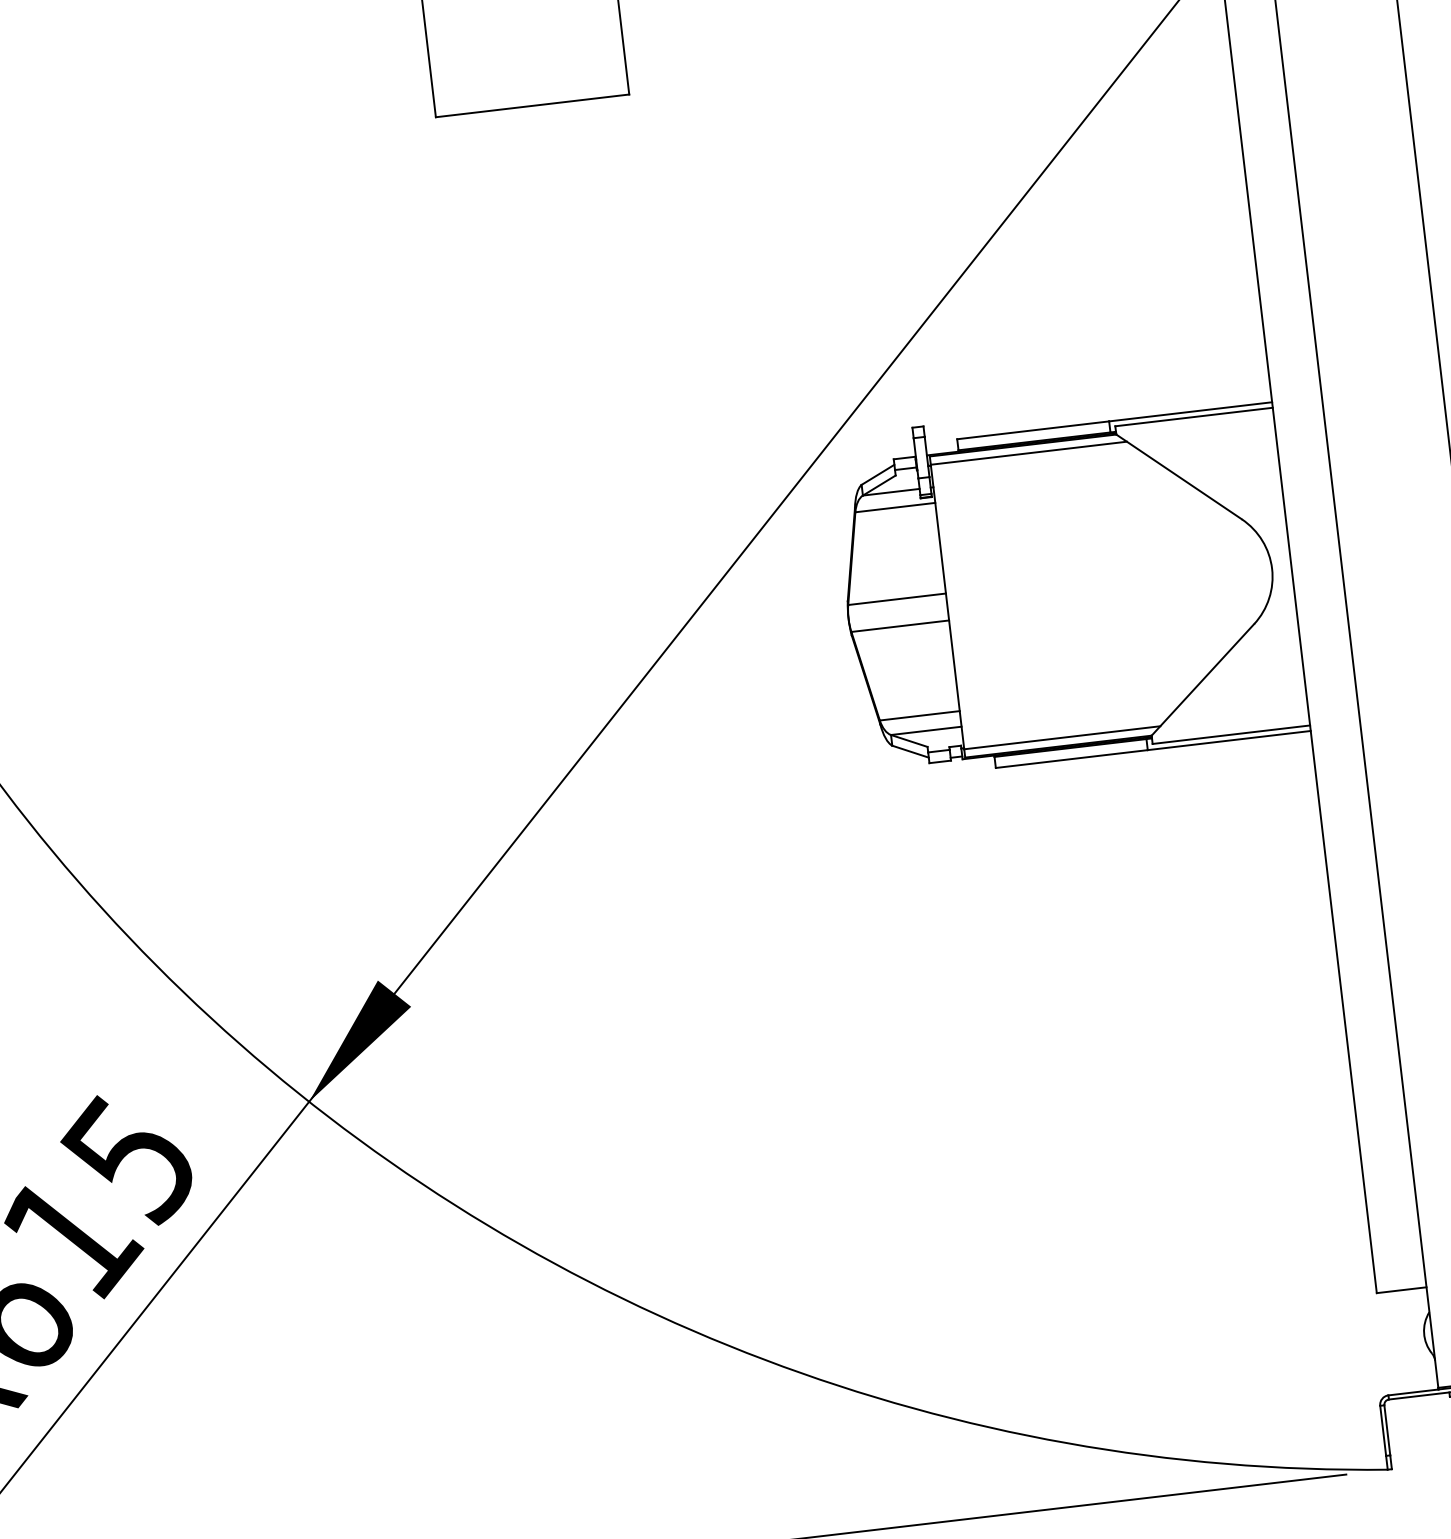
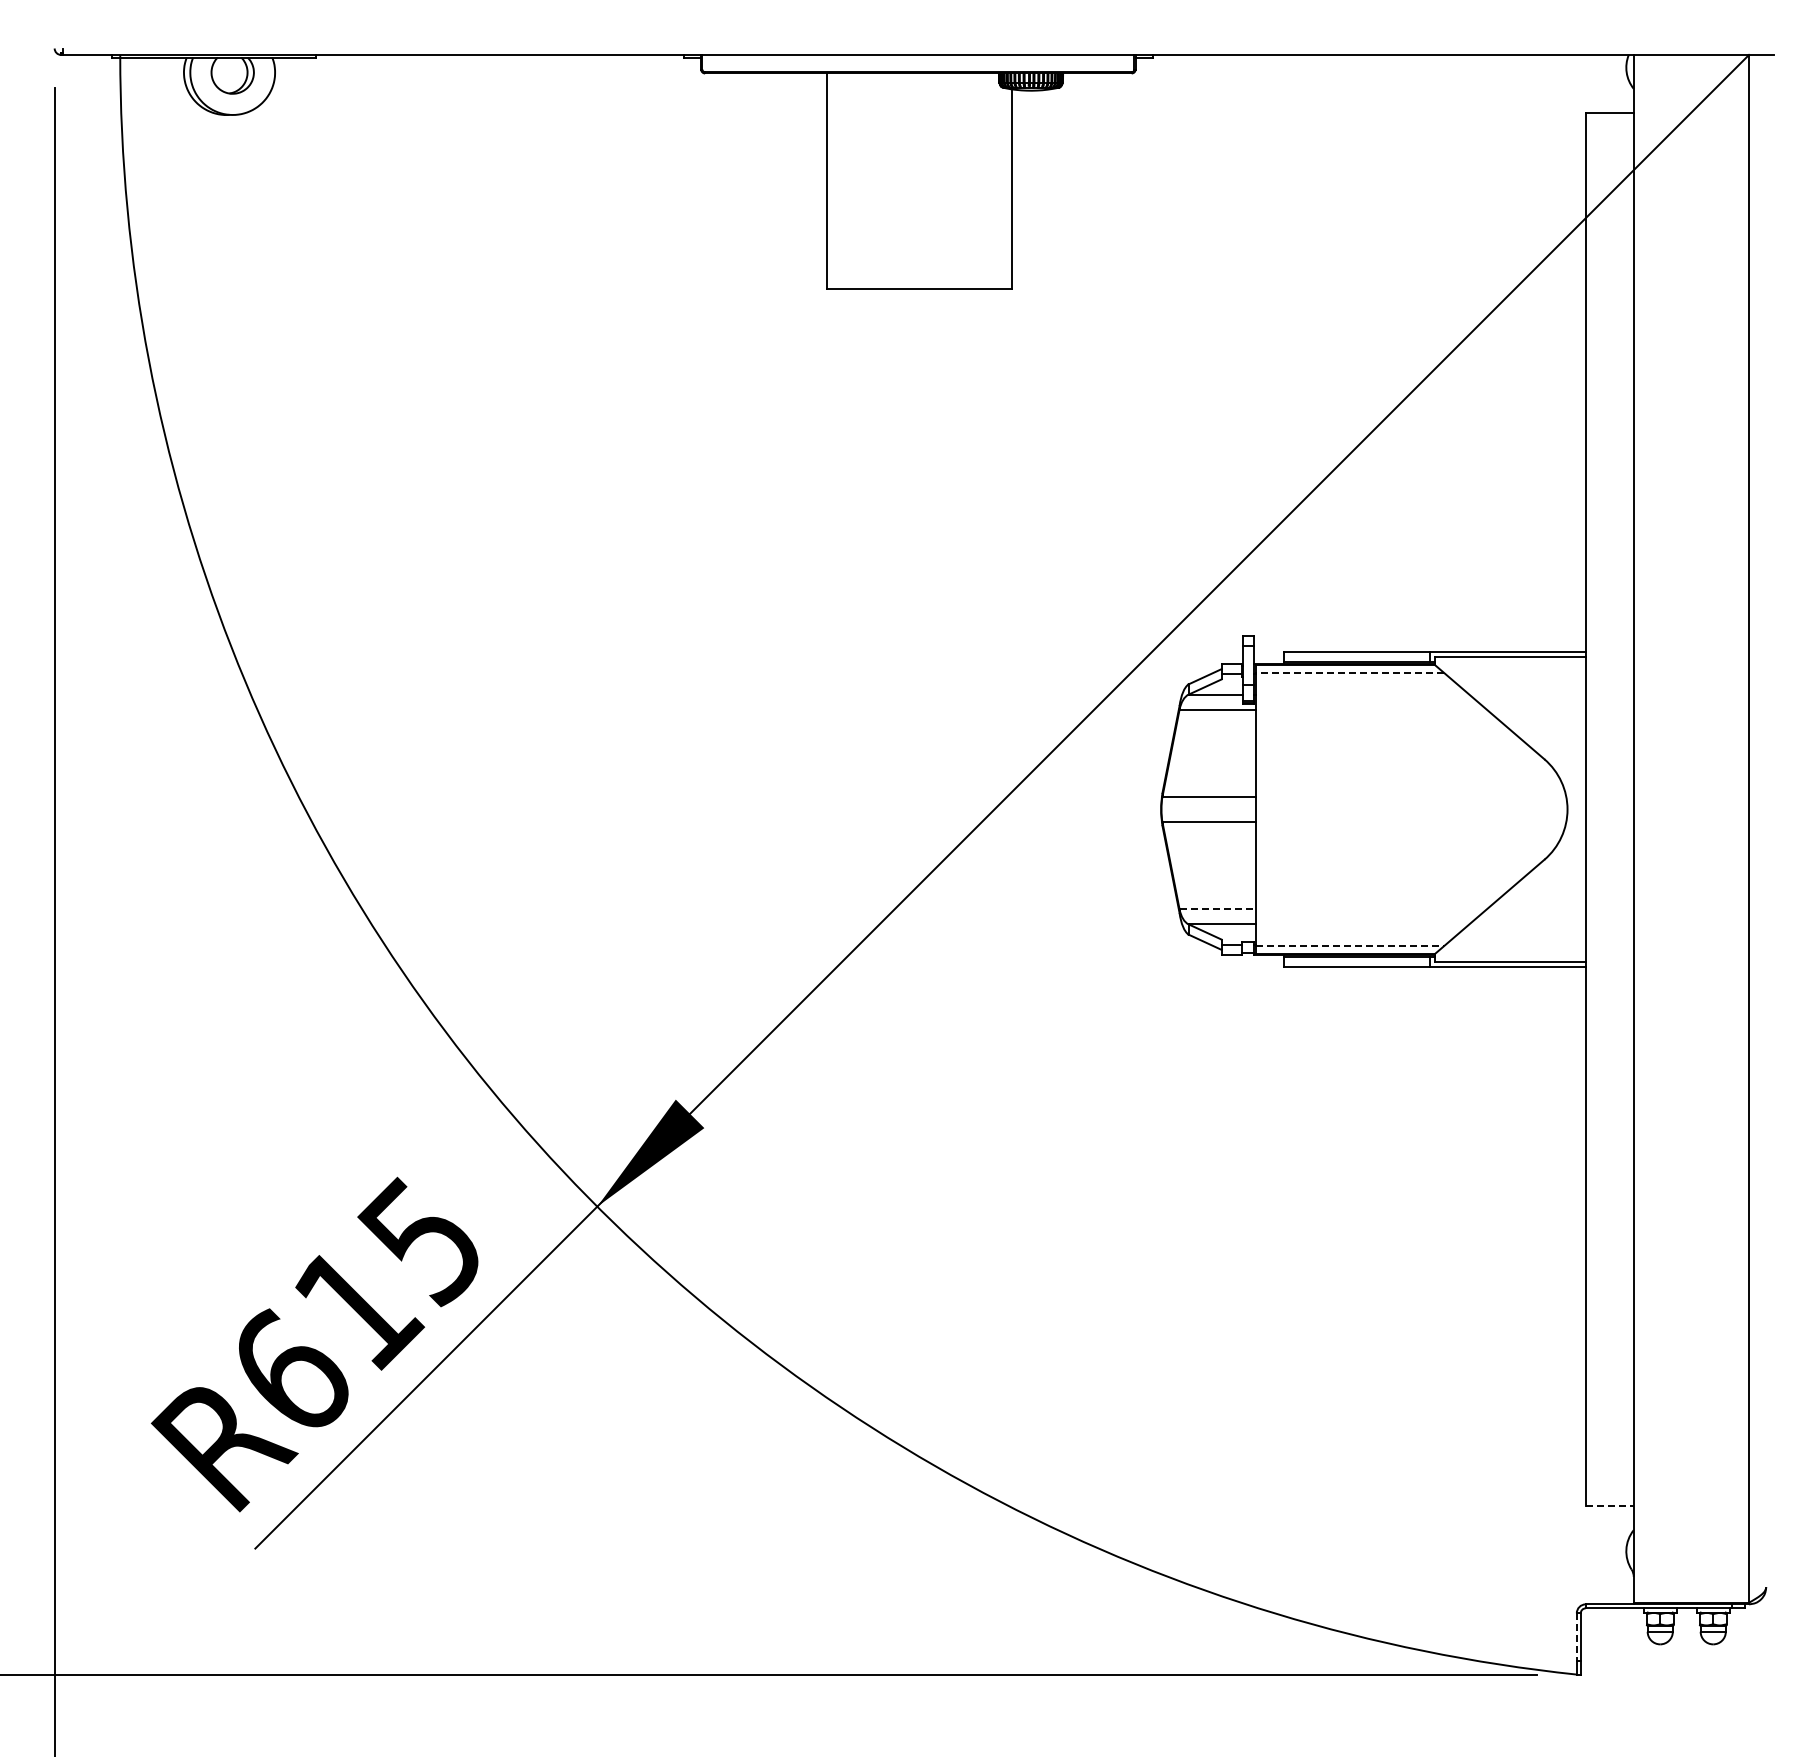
line: (1028, 453) -> (1349, 673), solid -> dashed
line: (920, 715) -> (1218, 909), solid -> dashed
line: (1062, 737) -> (1350, 945), solid -> dashed
line: (1401, 1290) -> (1609, 1506), solid -> dashed
line: (1382, 1431) -> (1576, 1637), solid -> dashed

